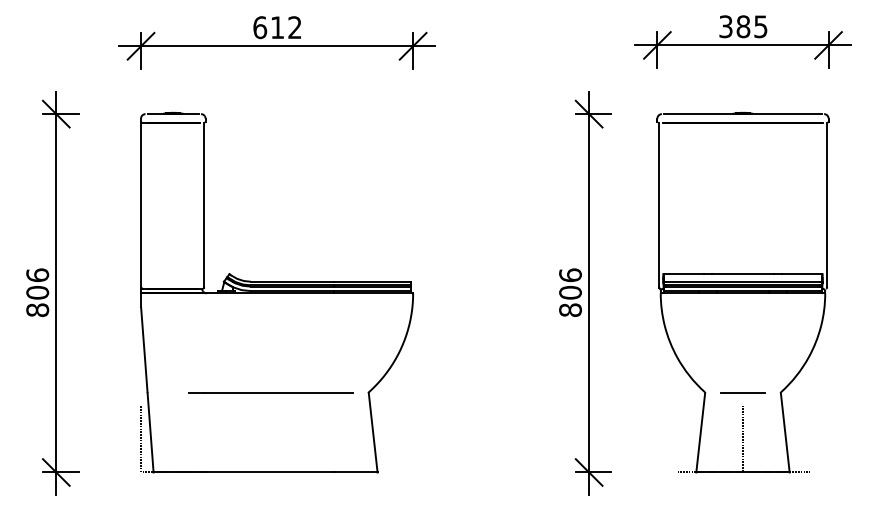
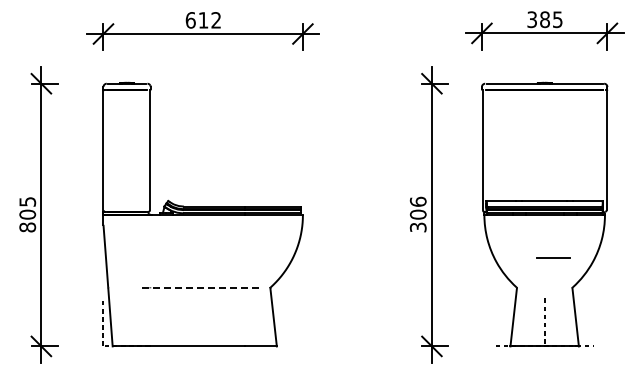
text: (37, 274) -> (27, 201), 806 -> 805
text: (570, 310) -> (418, 227), 806 -> 306
line: (270, 392) -> (198, 287), solid -> dashed
line: (742, 392) -> (553, 257), moved

